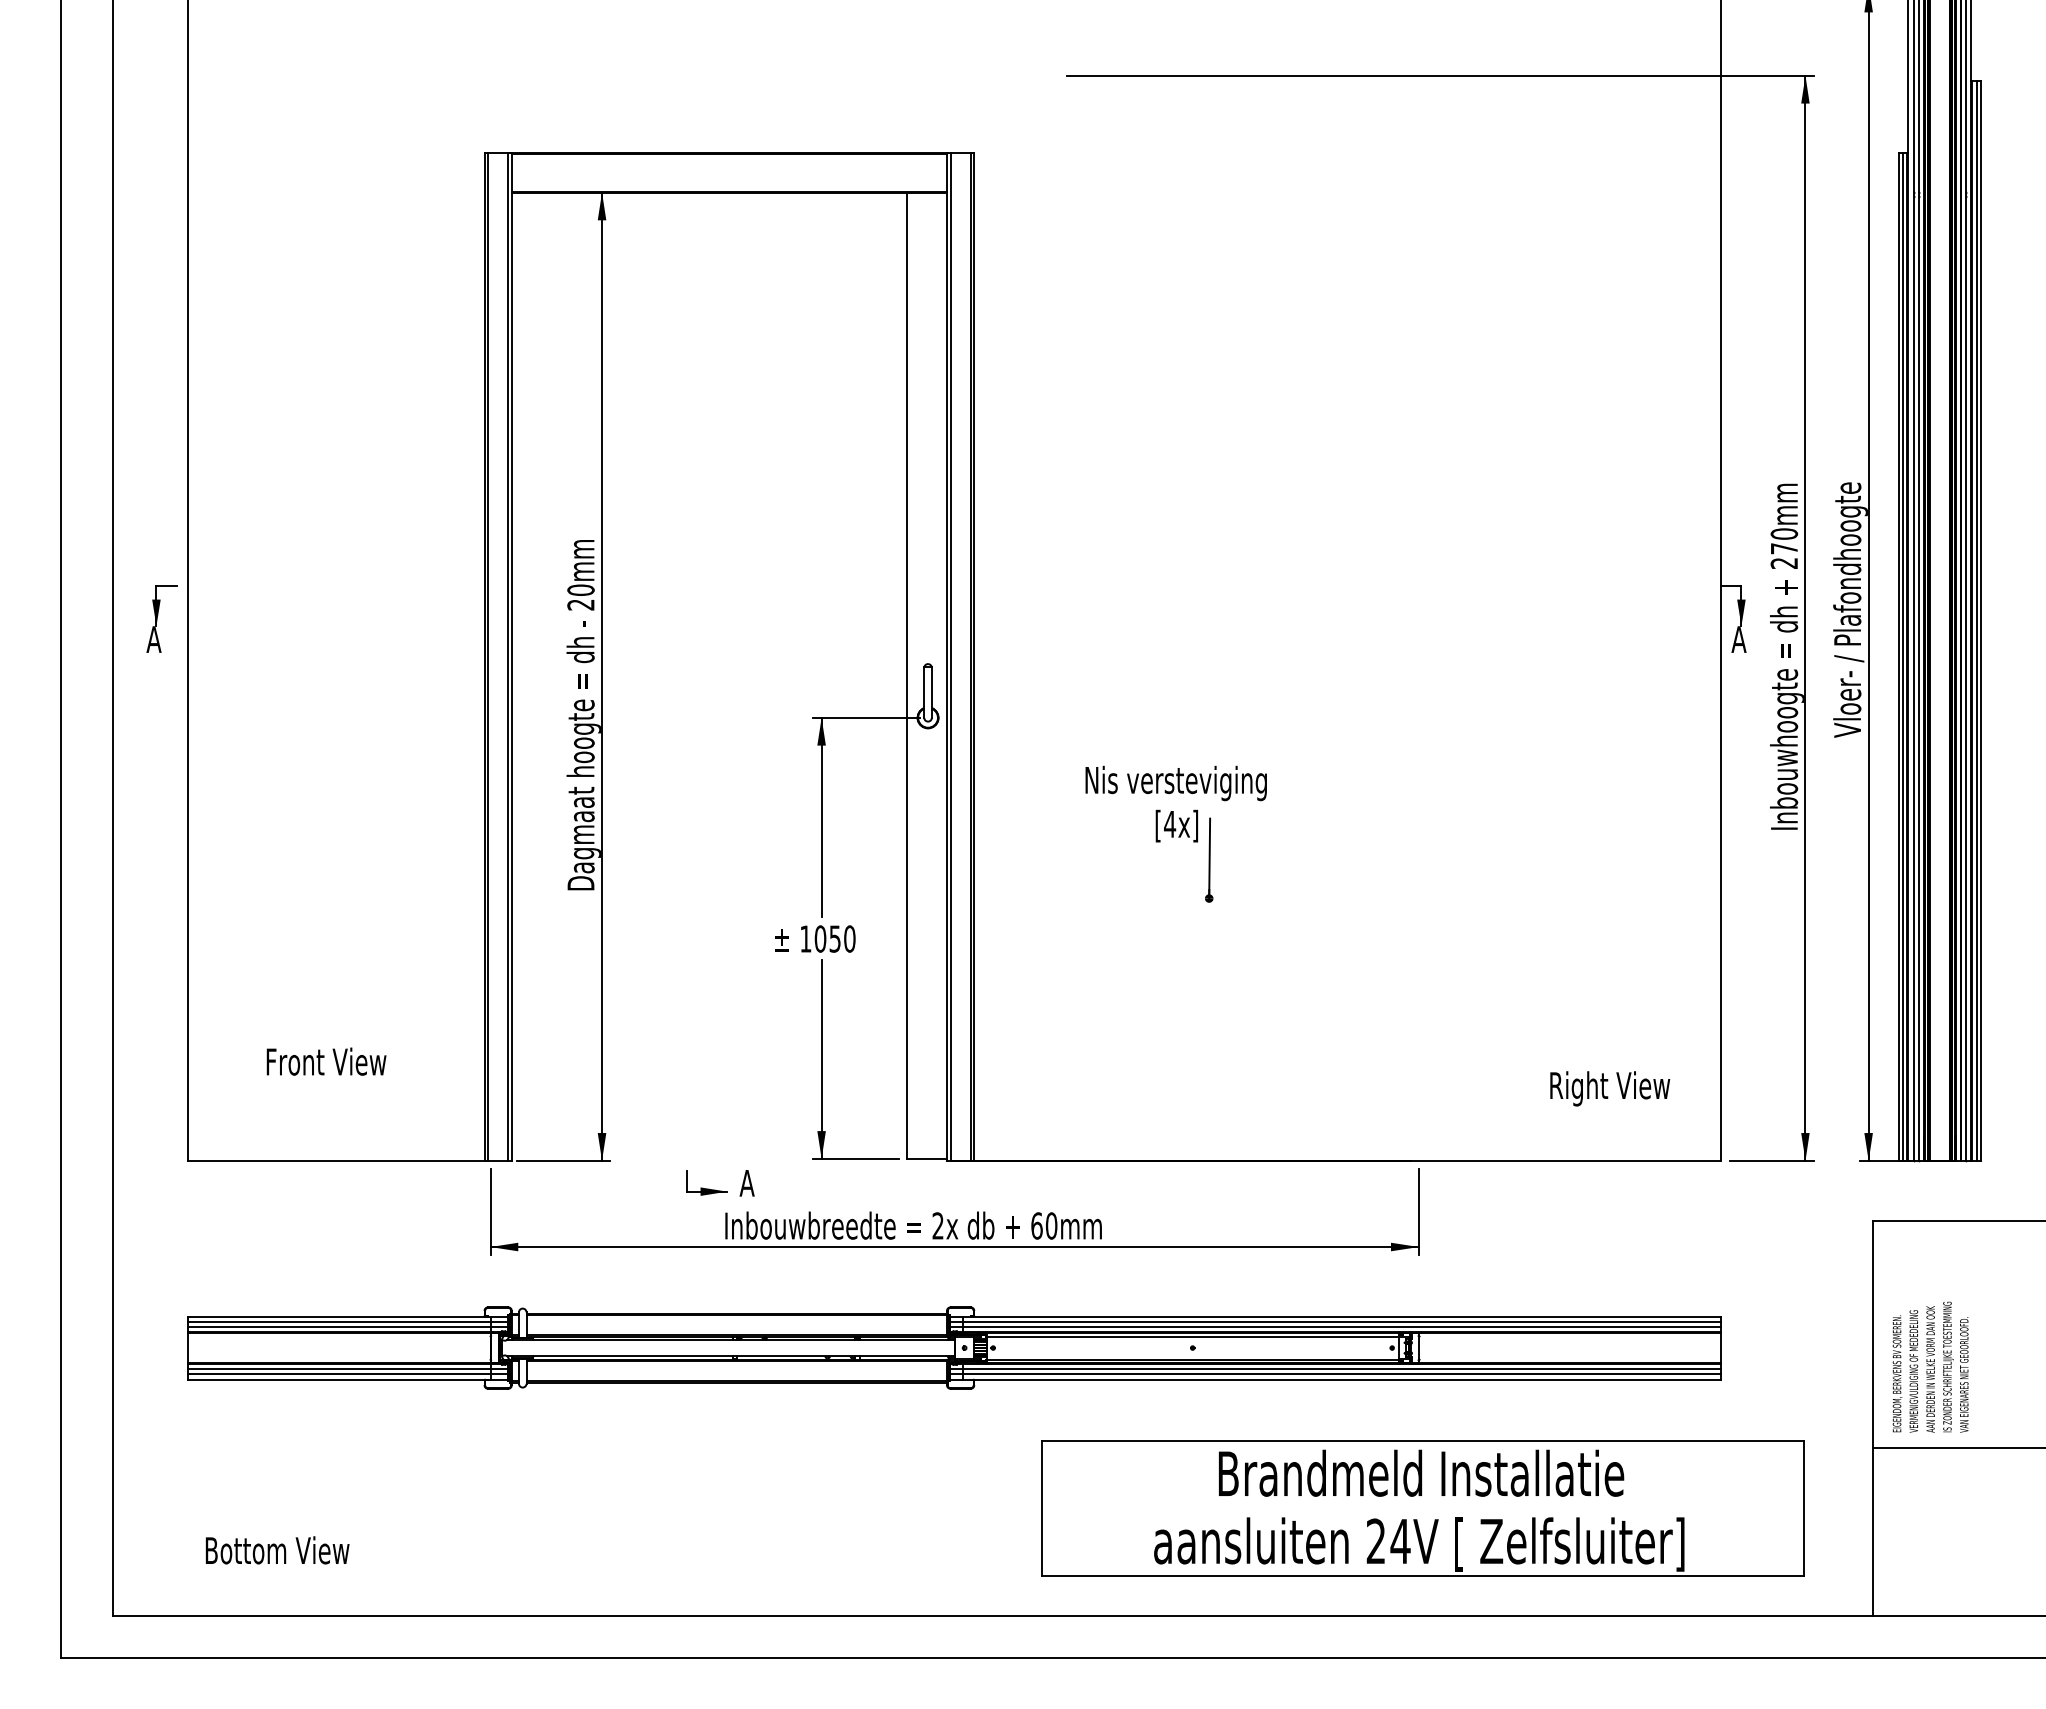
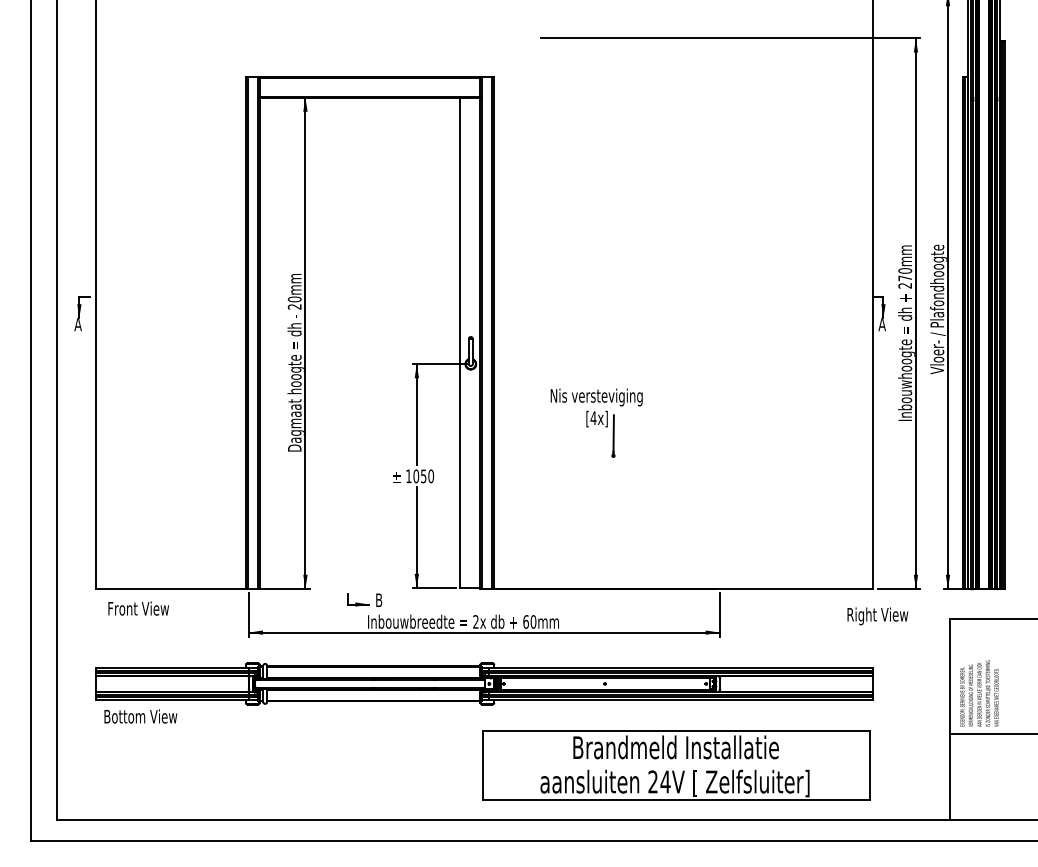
text: (326, 1061) -> (138, 608), moved
text: (1609, 1089) -> (877, 616), moved
text: (746, 1181) -> (378, 599), A -> B
part: (1422, 1508) -> (676, 765), moved
text: (276, 1550) -> (140, 716), moved

